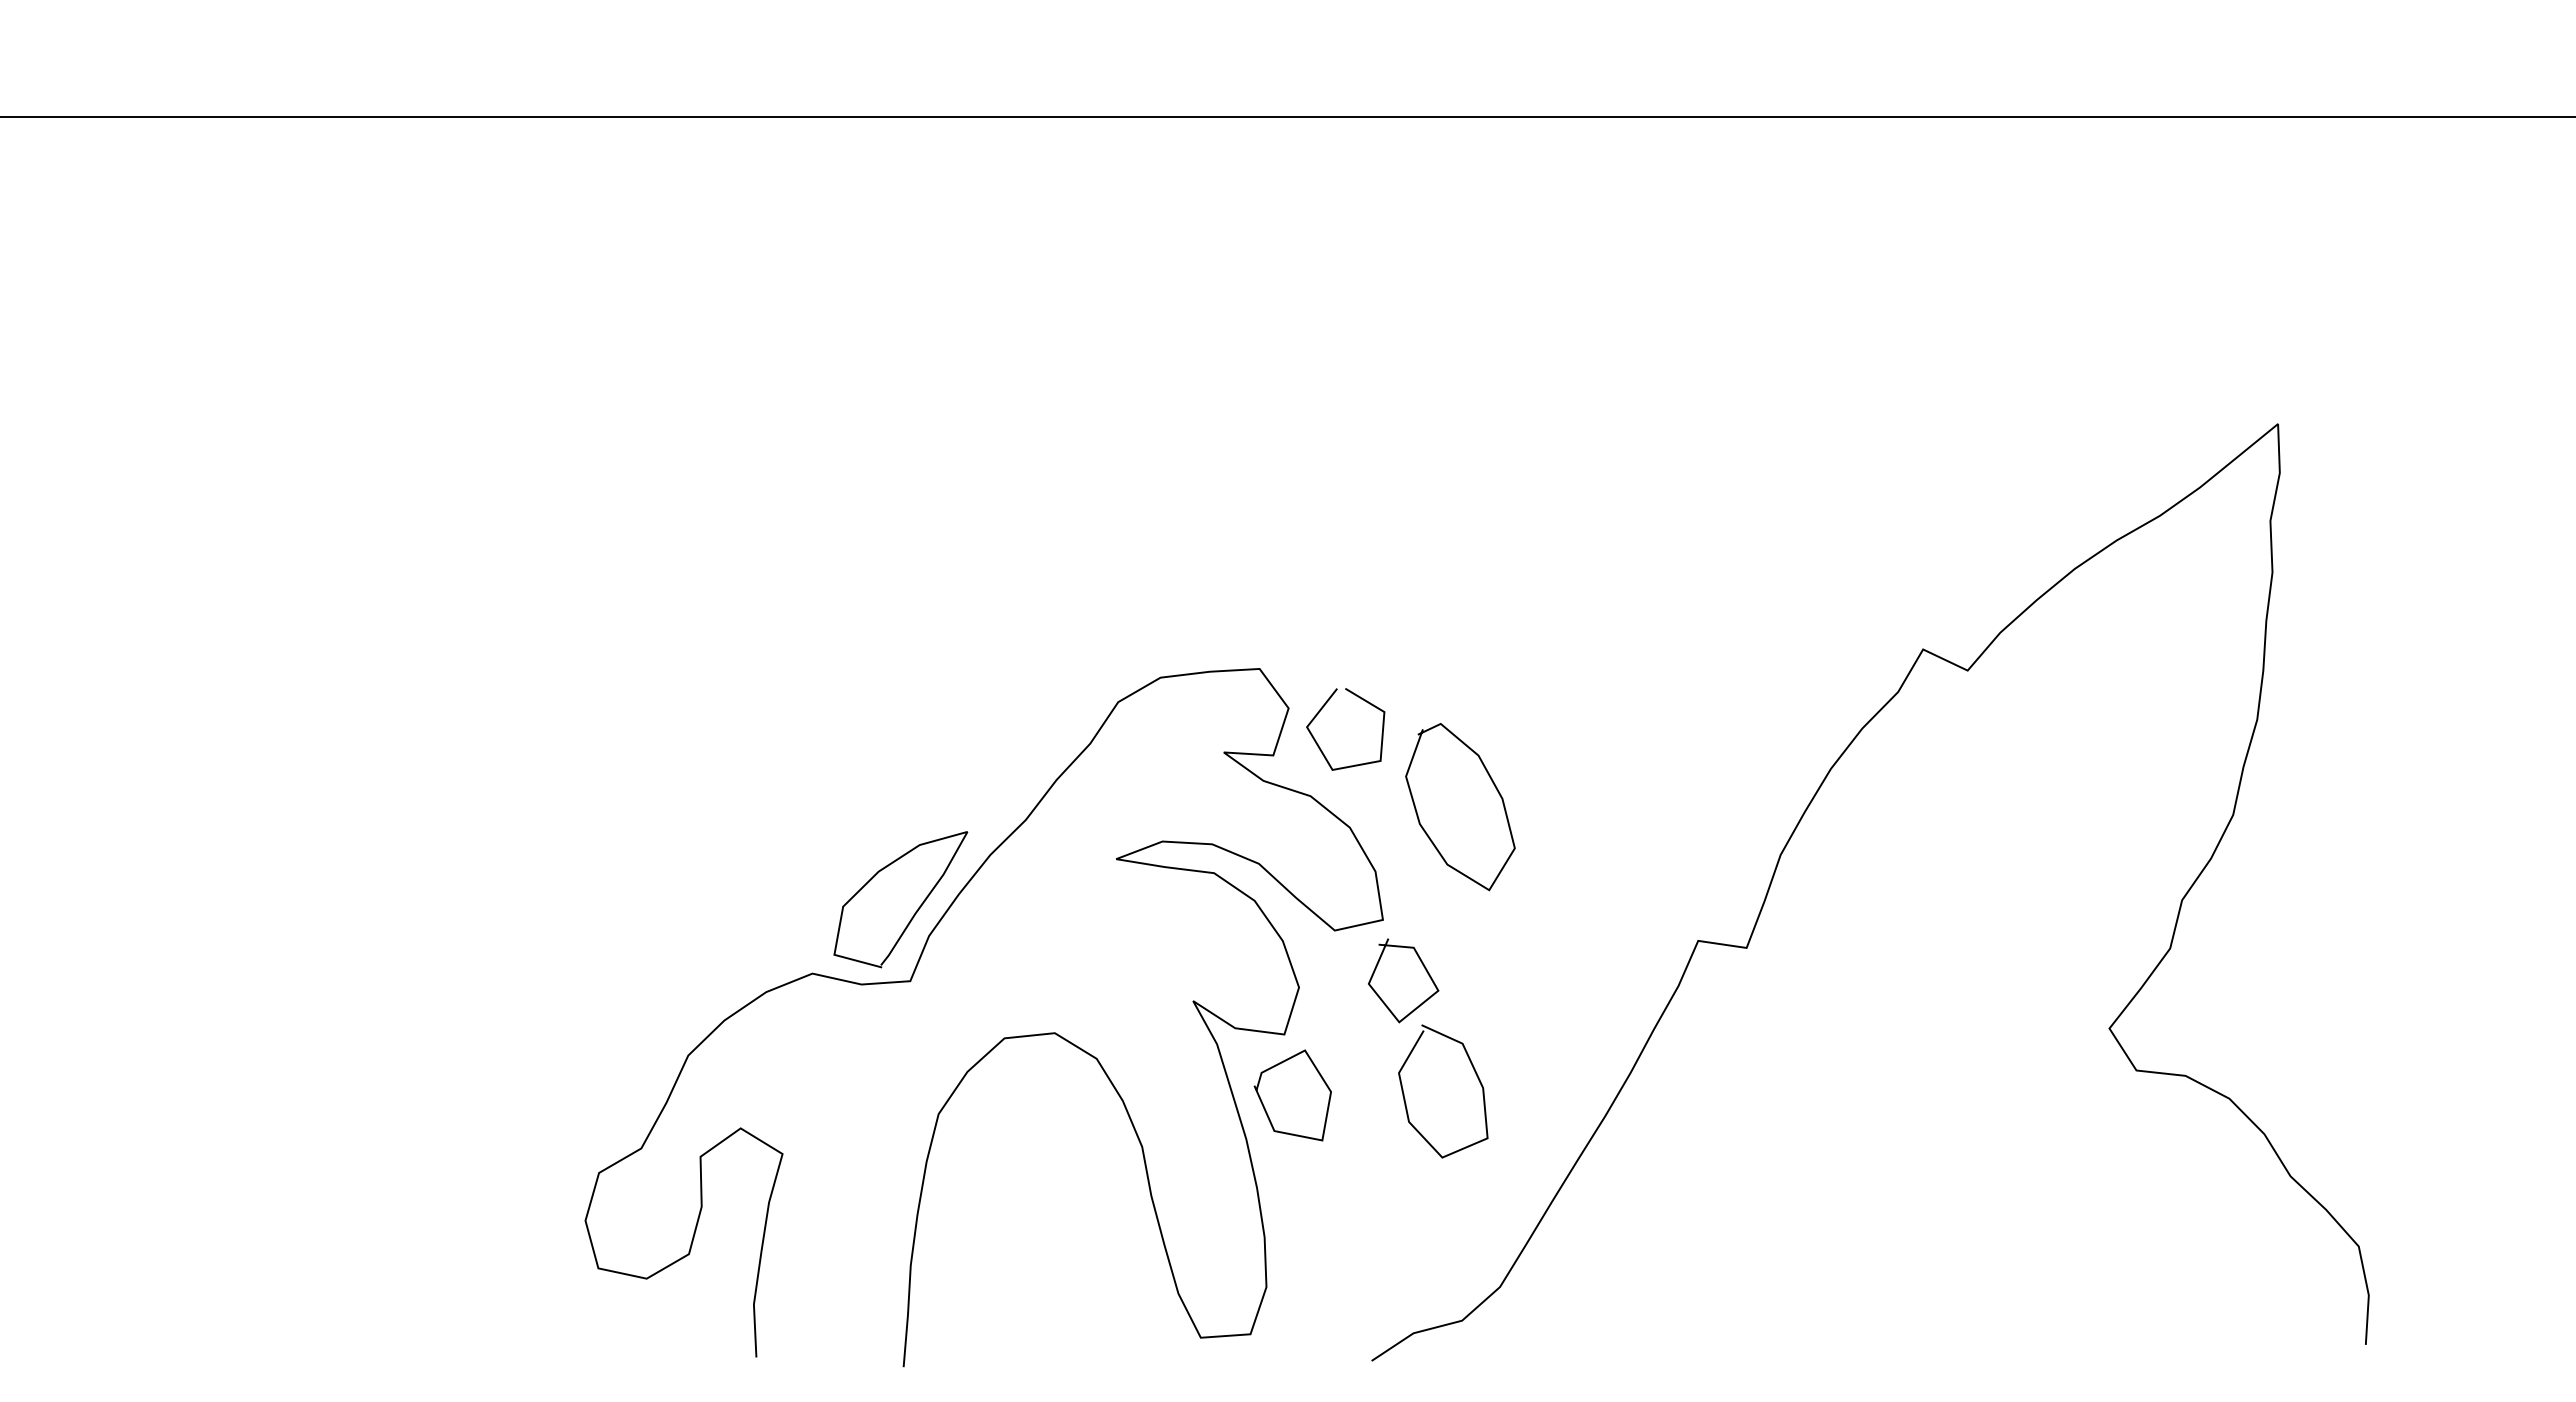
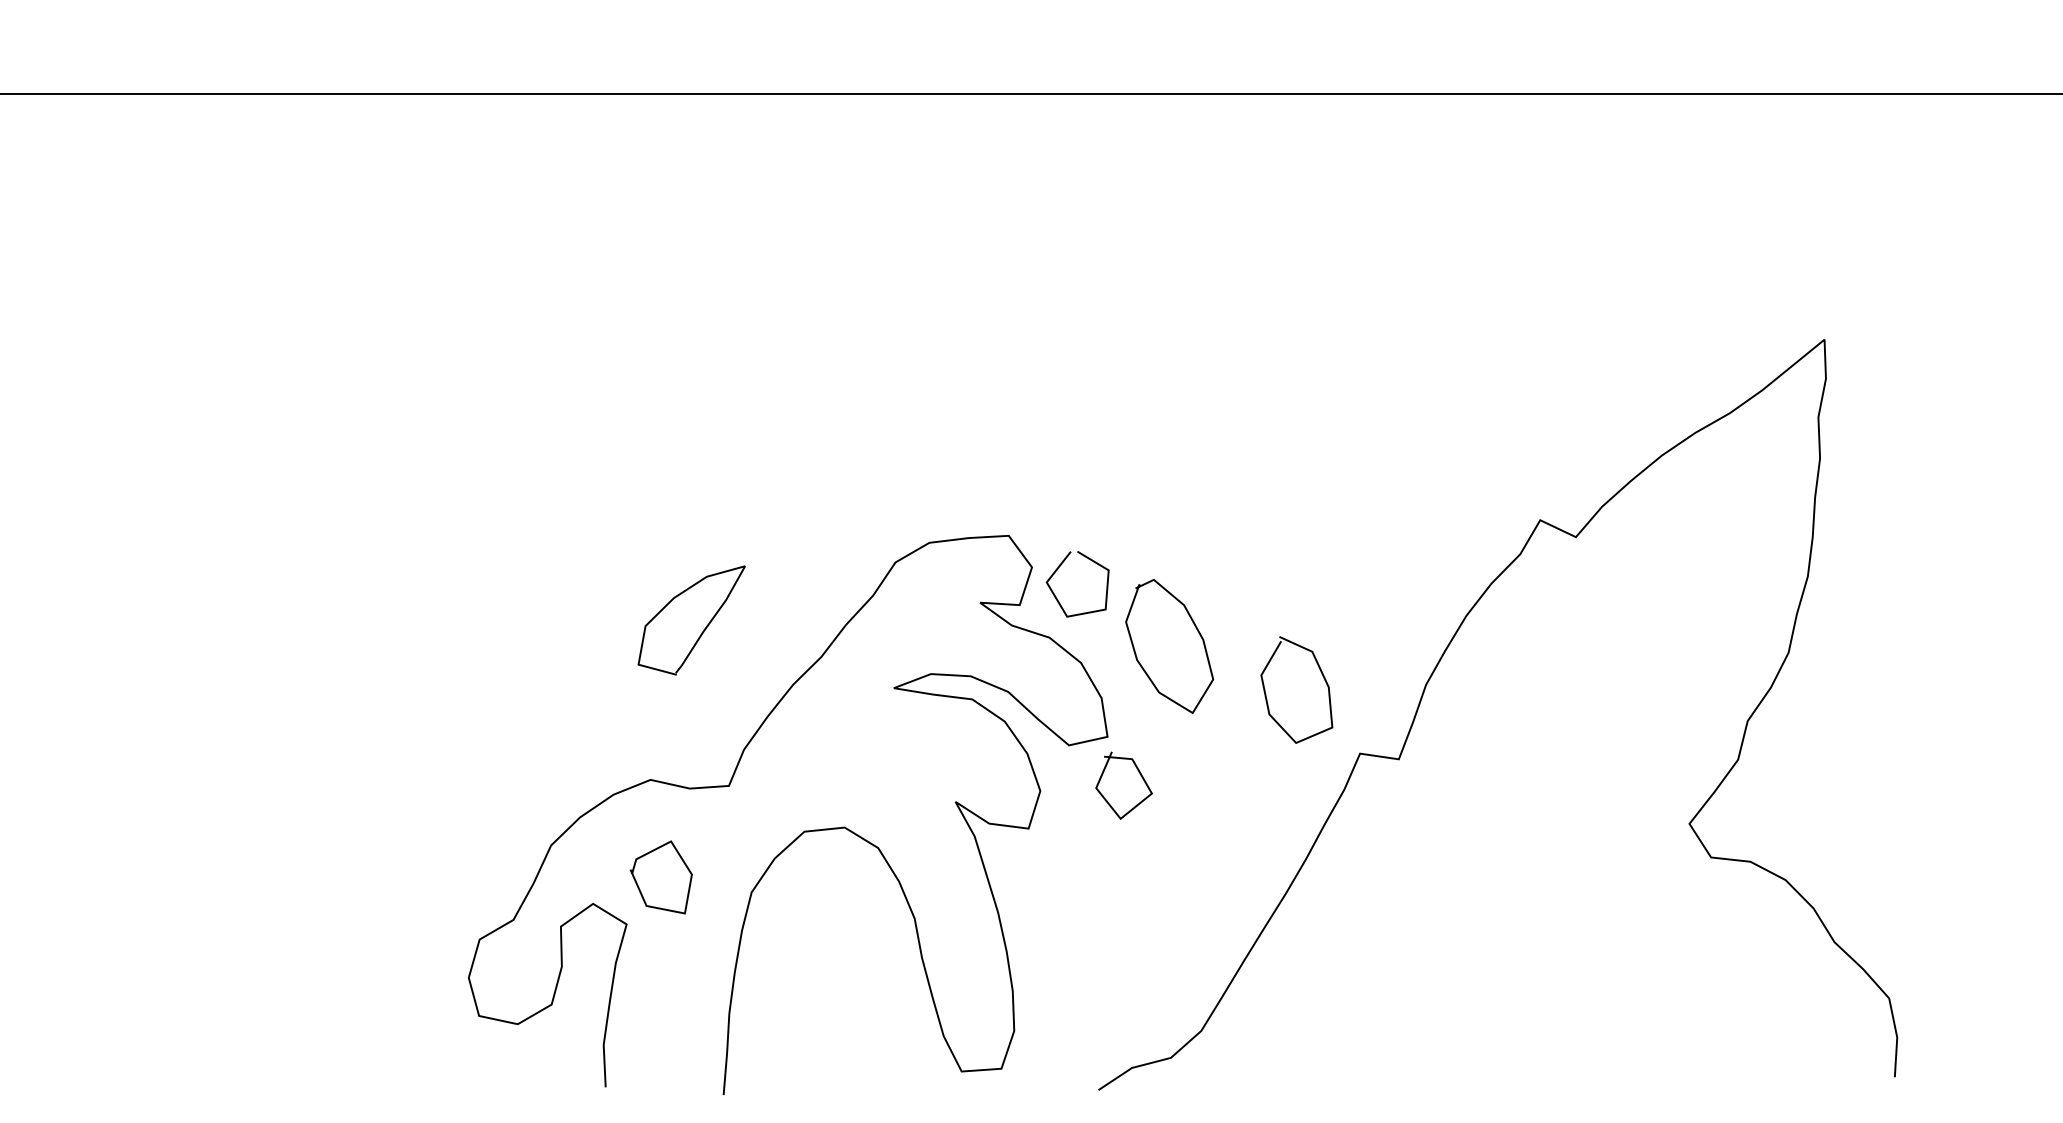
curve: (915, 911) -> (703, 629), moved
curve: (1475, 1074) -> (1322, 676), moved
curve: (1264, 1105) -> (638, 885), moved

